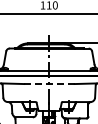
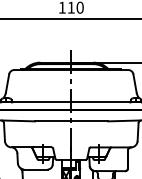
line: (49, 84) -> (71, 122), dashed -> solid

